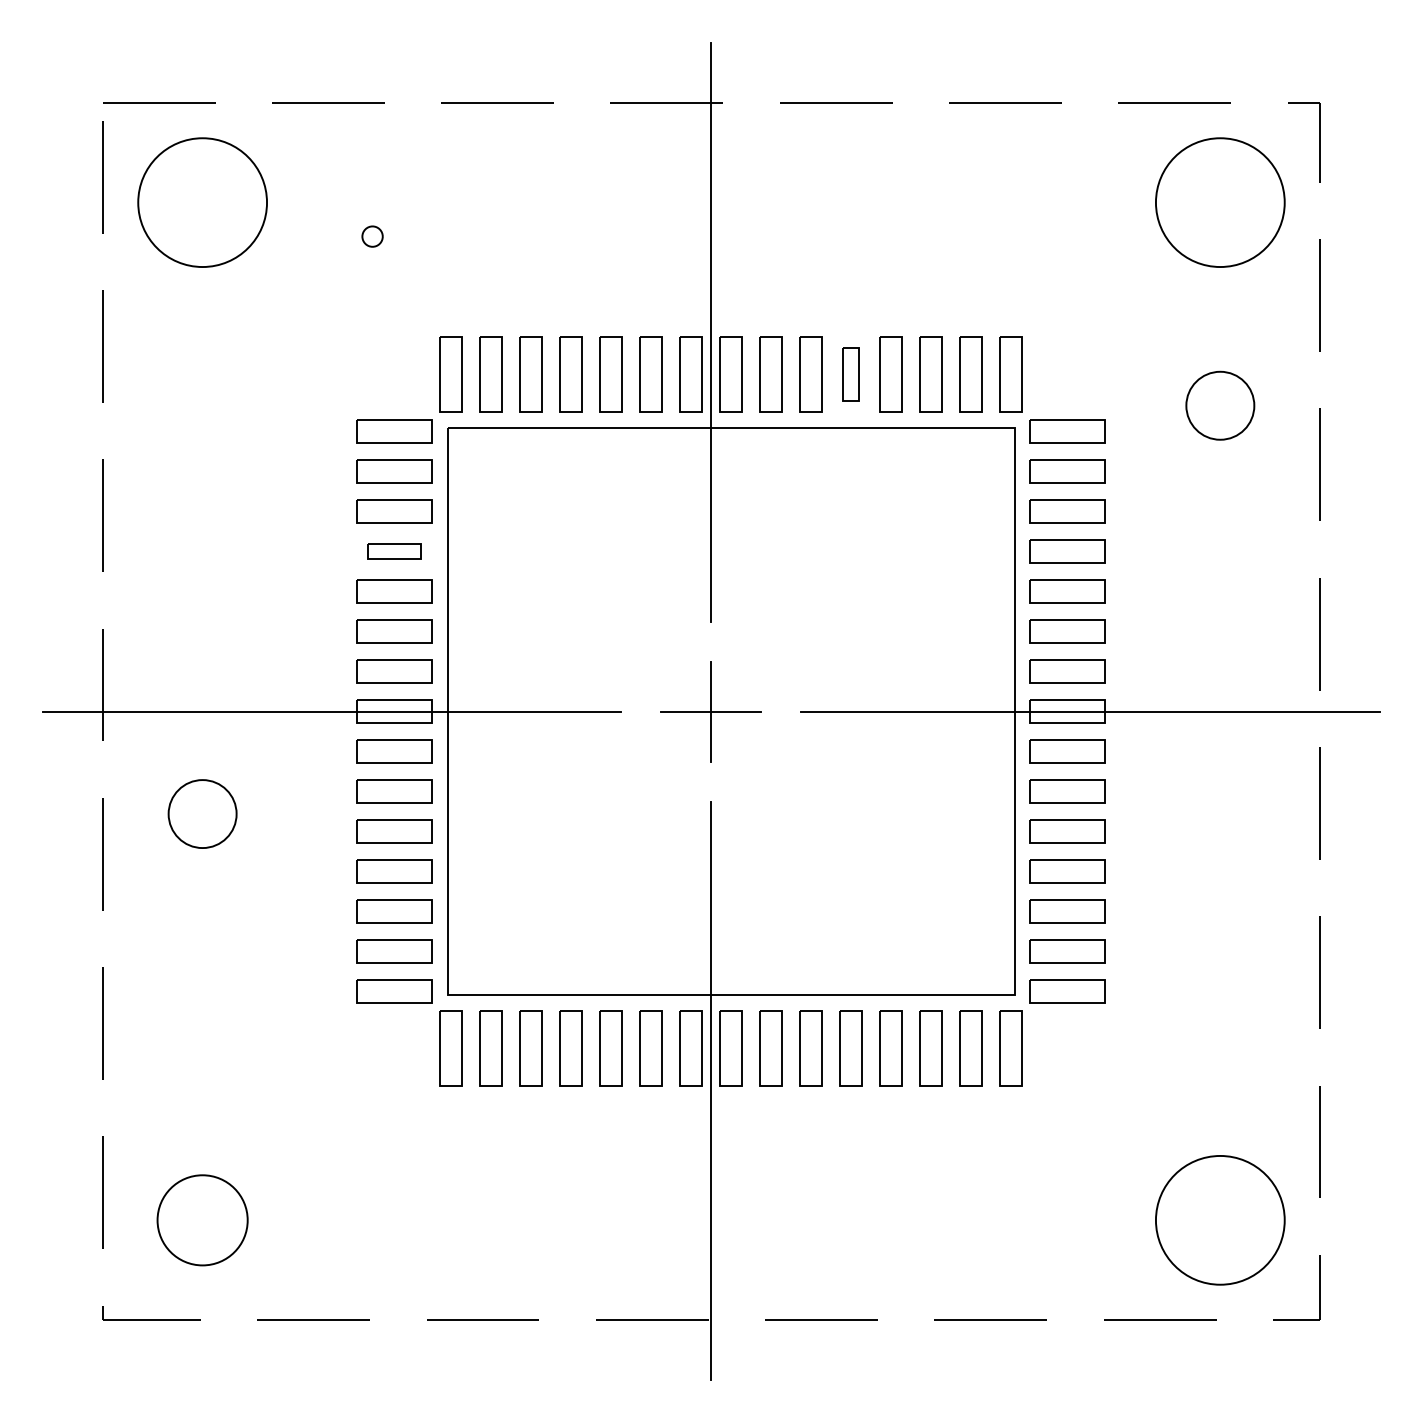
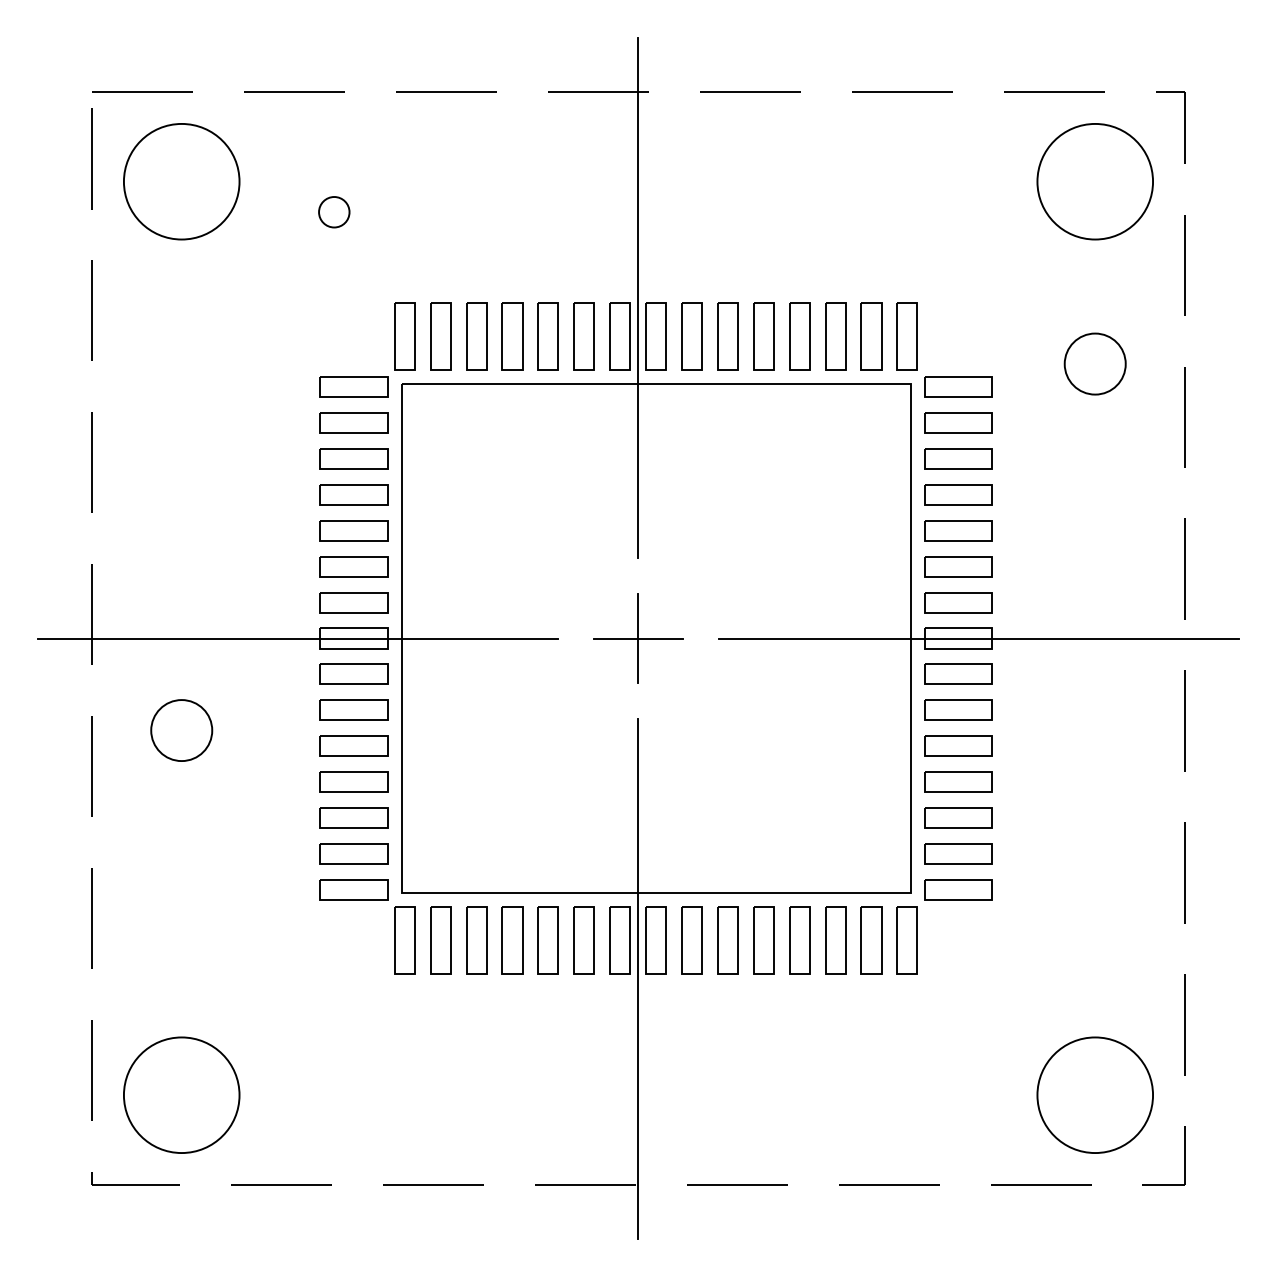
circle: (372, 236) -> (334, 212), size x1.67
part: (850, 374) -> (763, 336), size x1.43
part: (394, 551) -> (353, 494), size x1.43
circle: (202, 1219) -> (181, 1094), size x1.43

